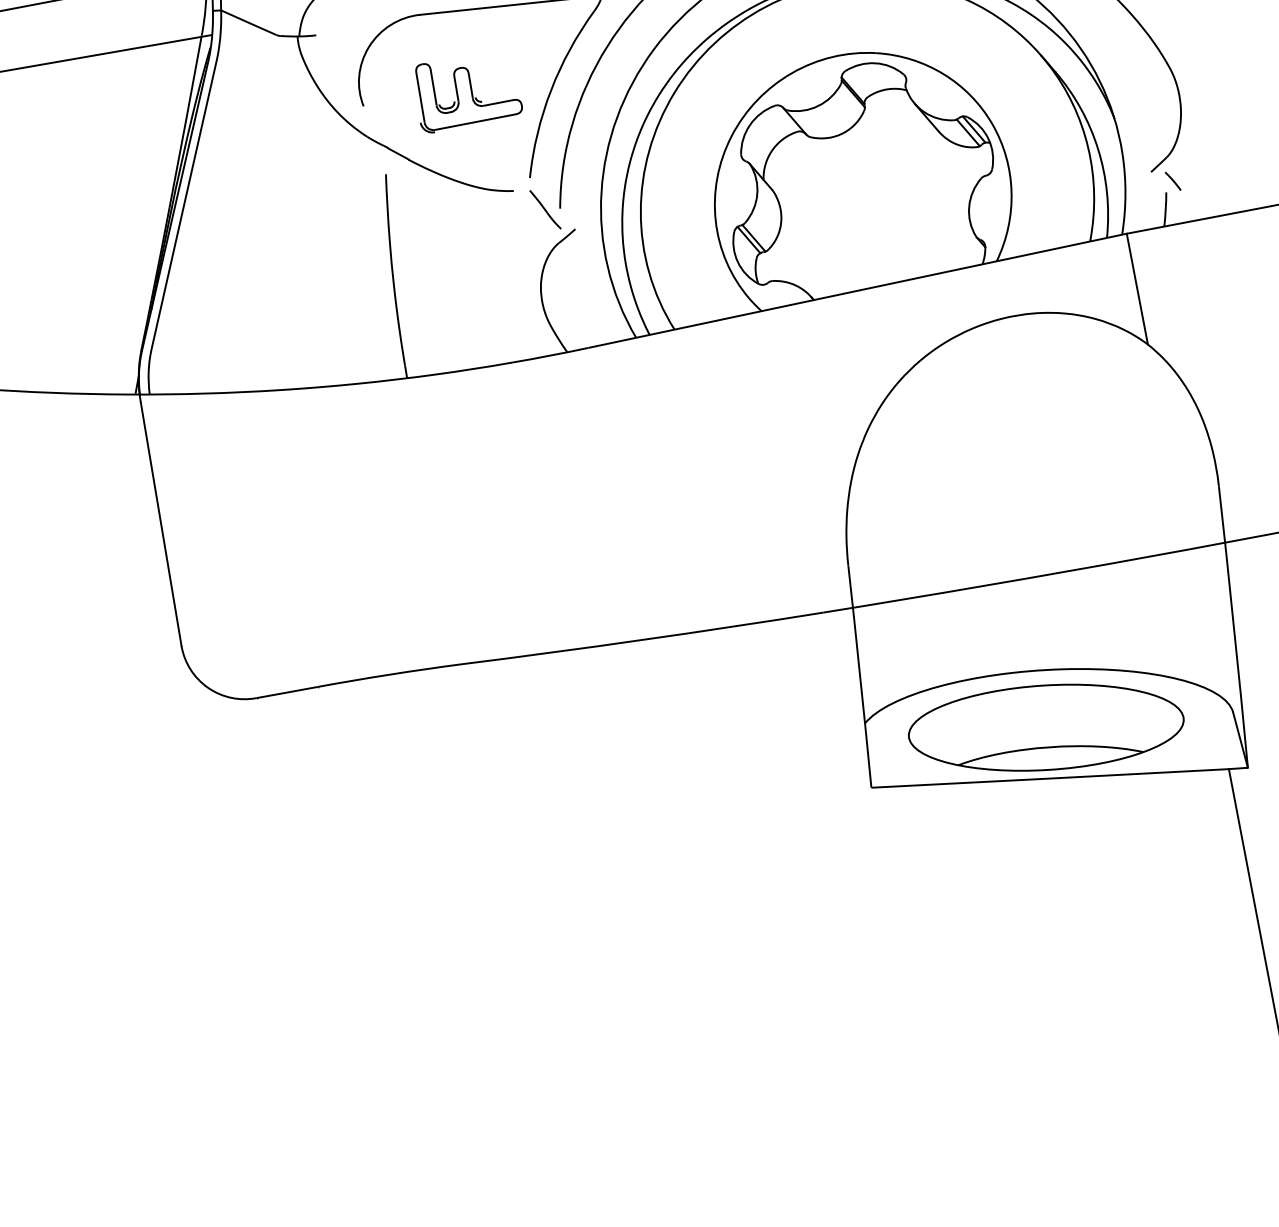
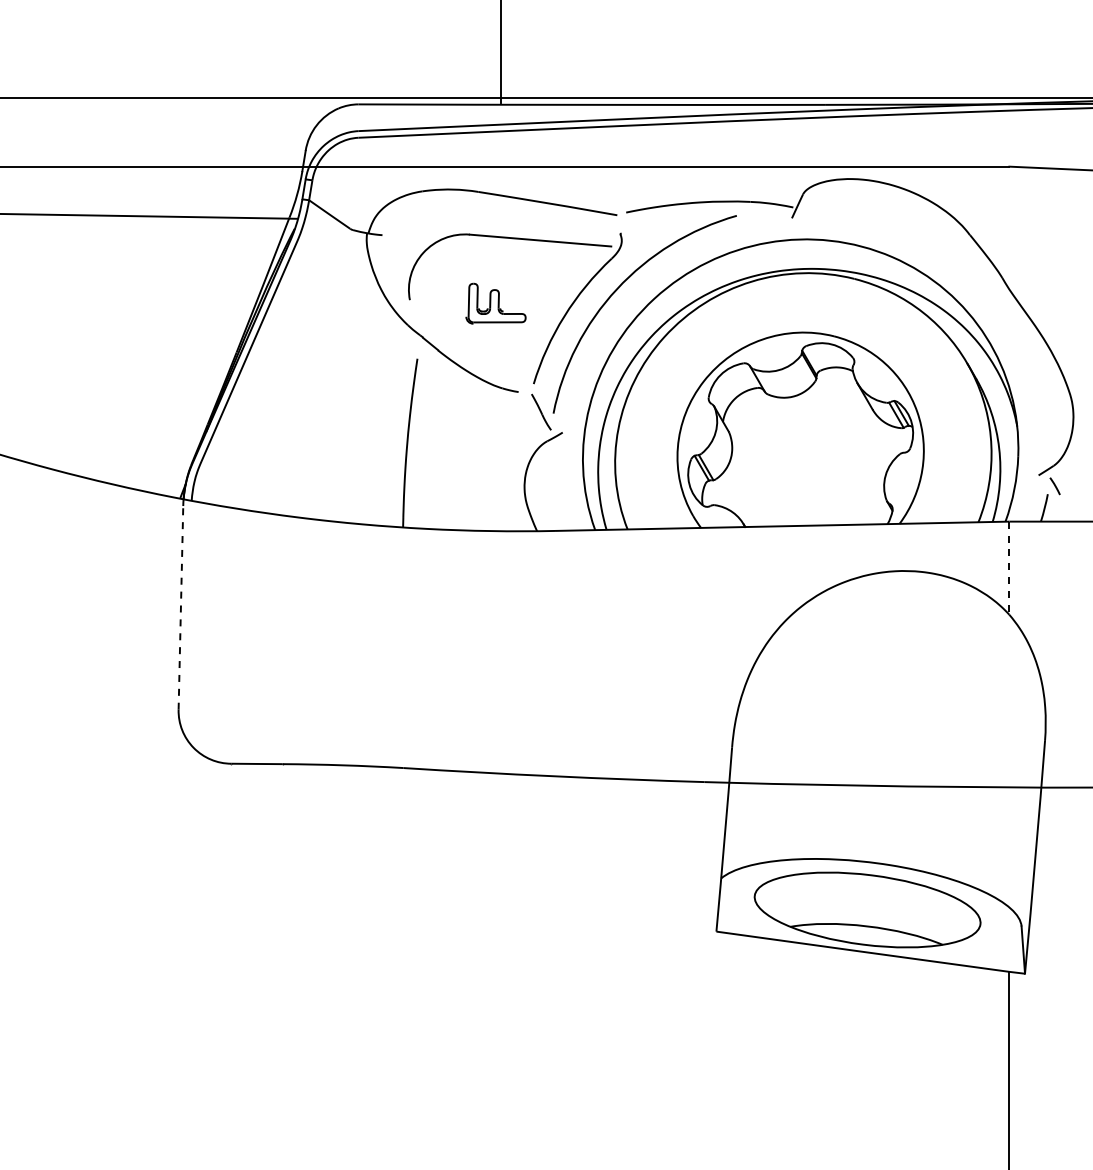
part: (466, 90) -> (495, 303), size x0.7
line: (1137, 289) -> (1009, 568), solid -> dashed
line: (160, 523) -> (180, 607), solid -> dashed

